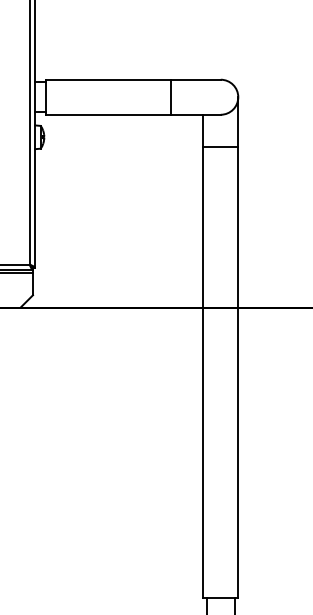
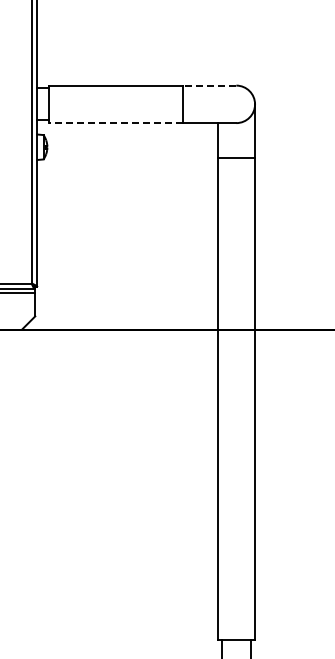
line: (195, 79) -> (209, 85), solid -> dashed
line: (107, 115) -> (115, 123), solid -> dashed

